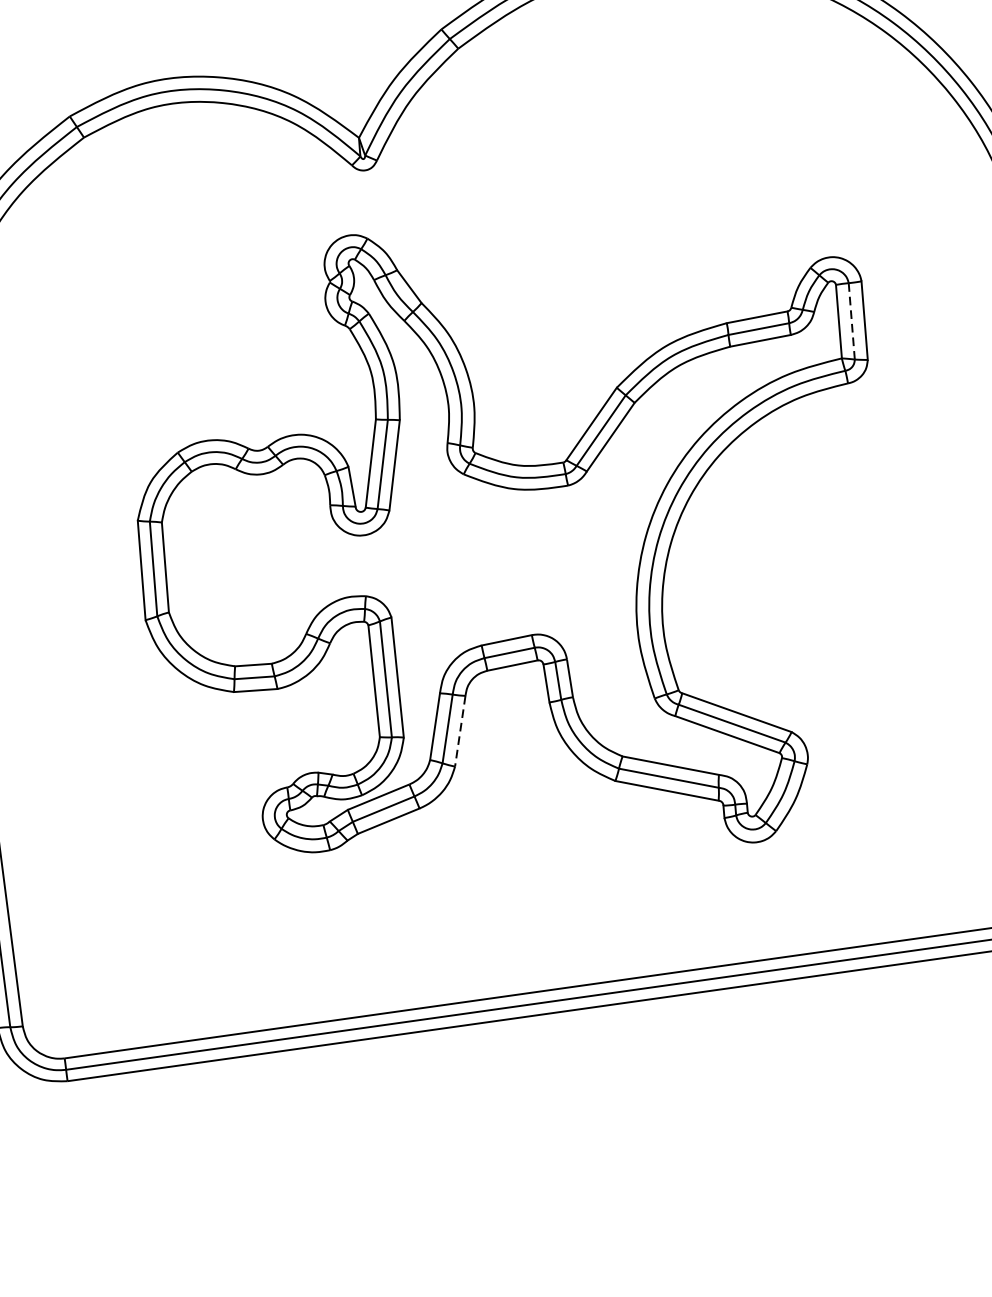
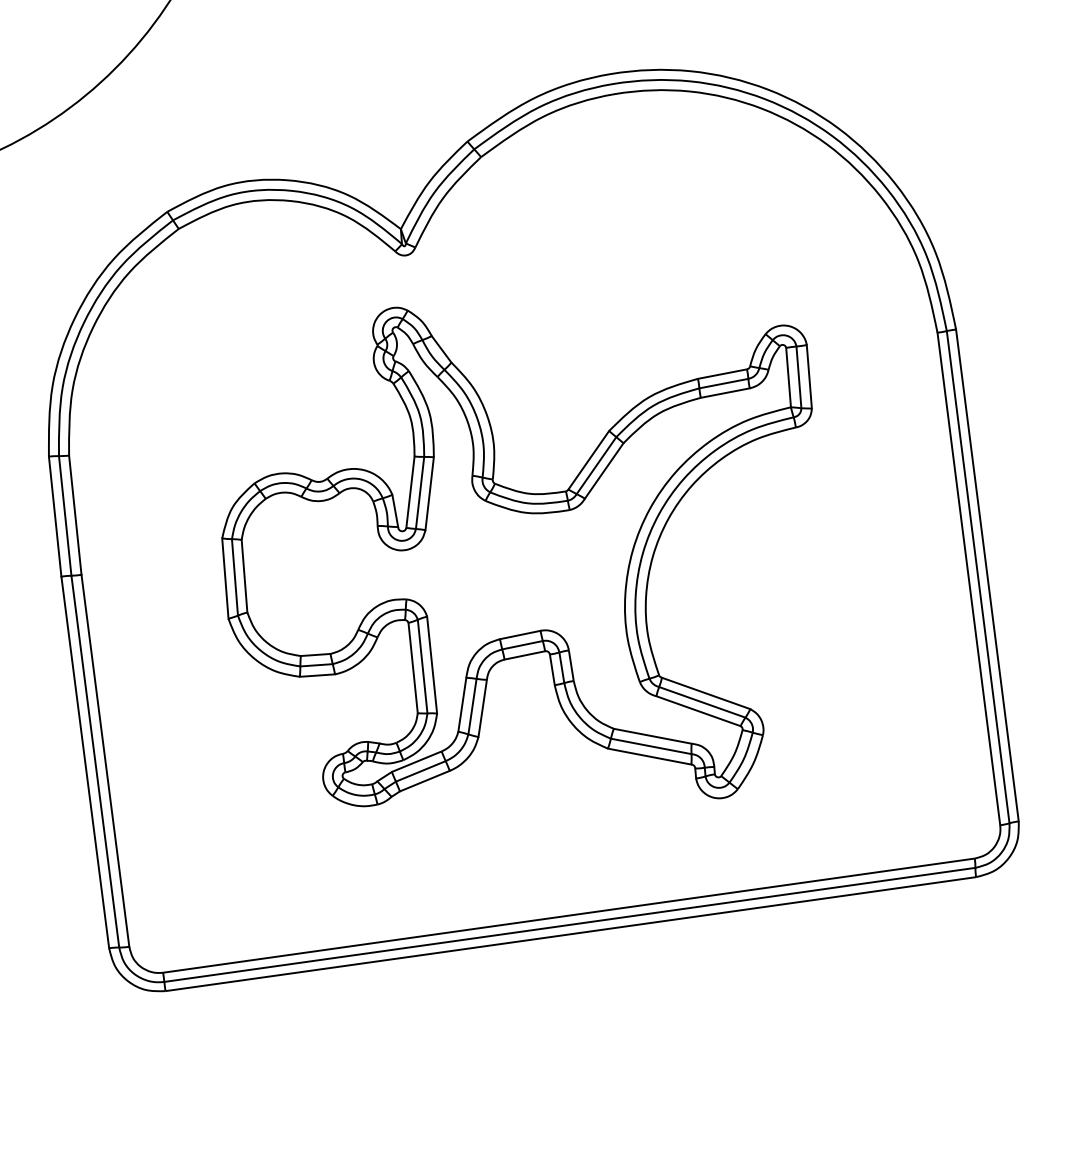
line: (851, 321) -> (798, 377), dashed -> solid
line: (460, 731) -> (482, 708), dashed -> solid

